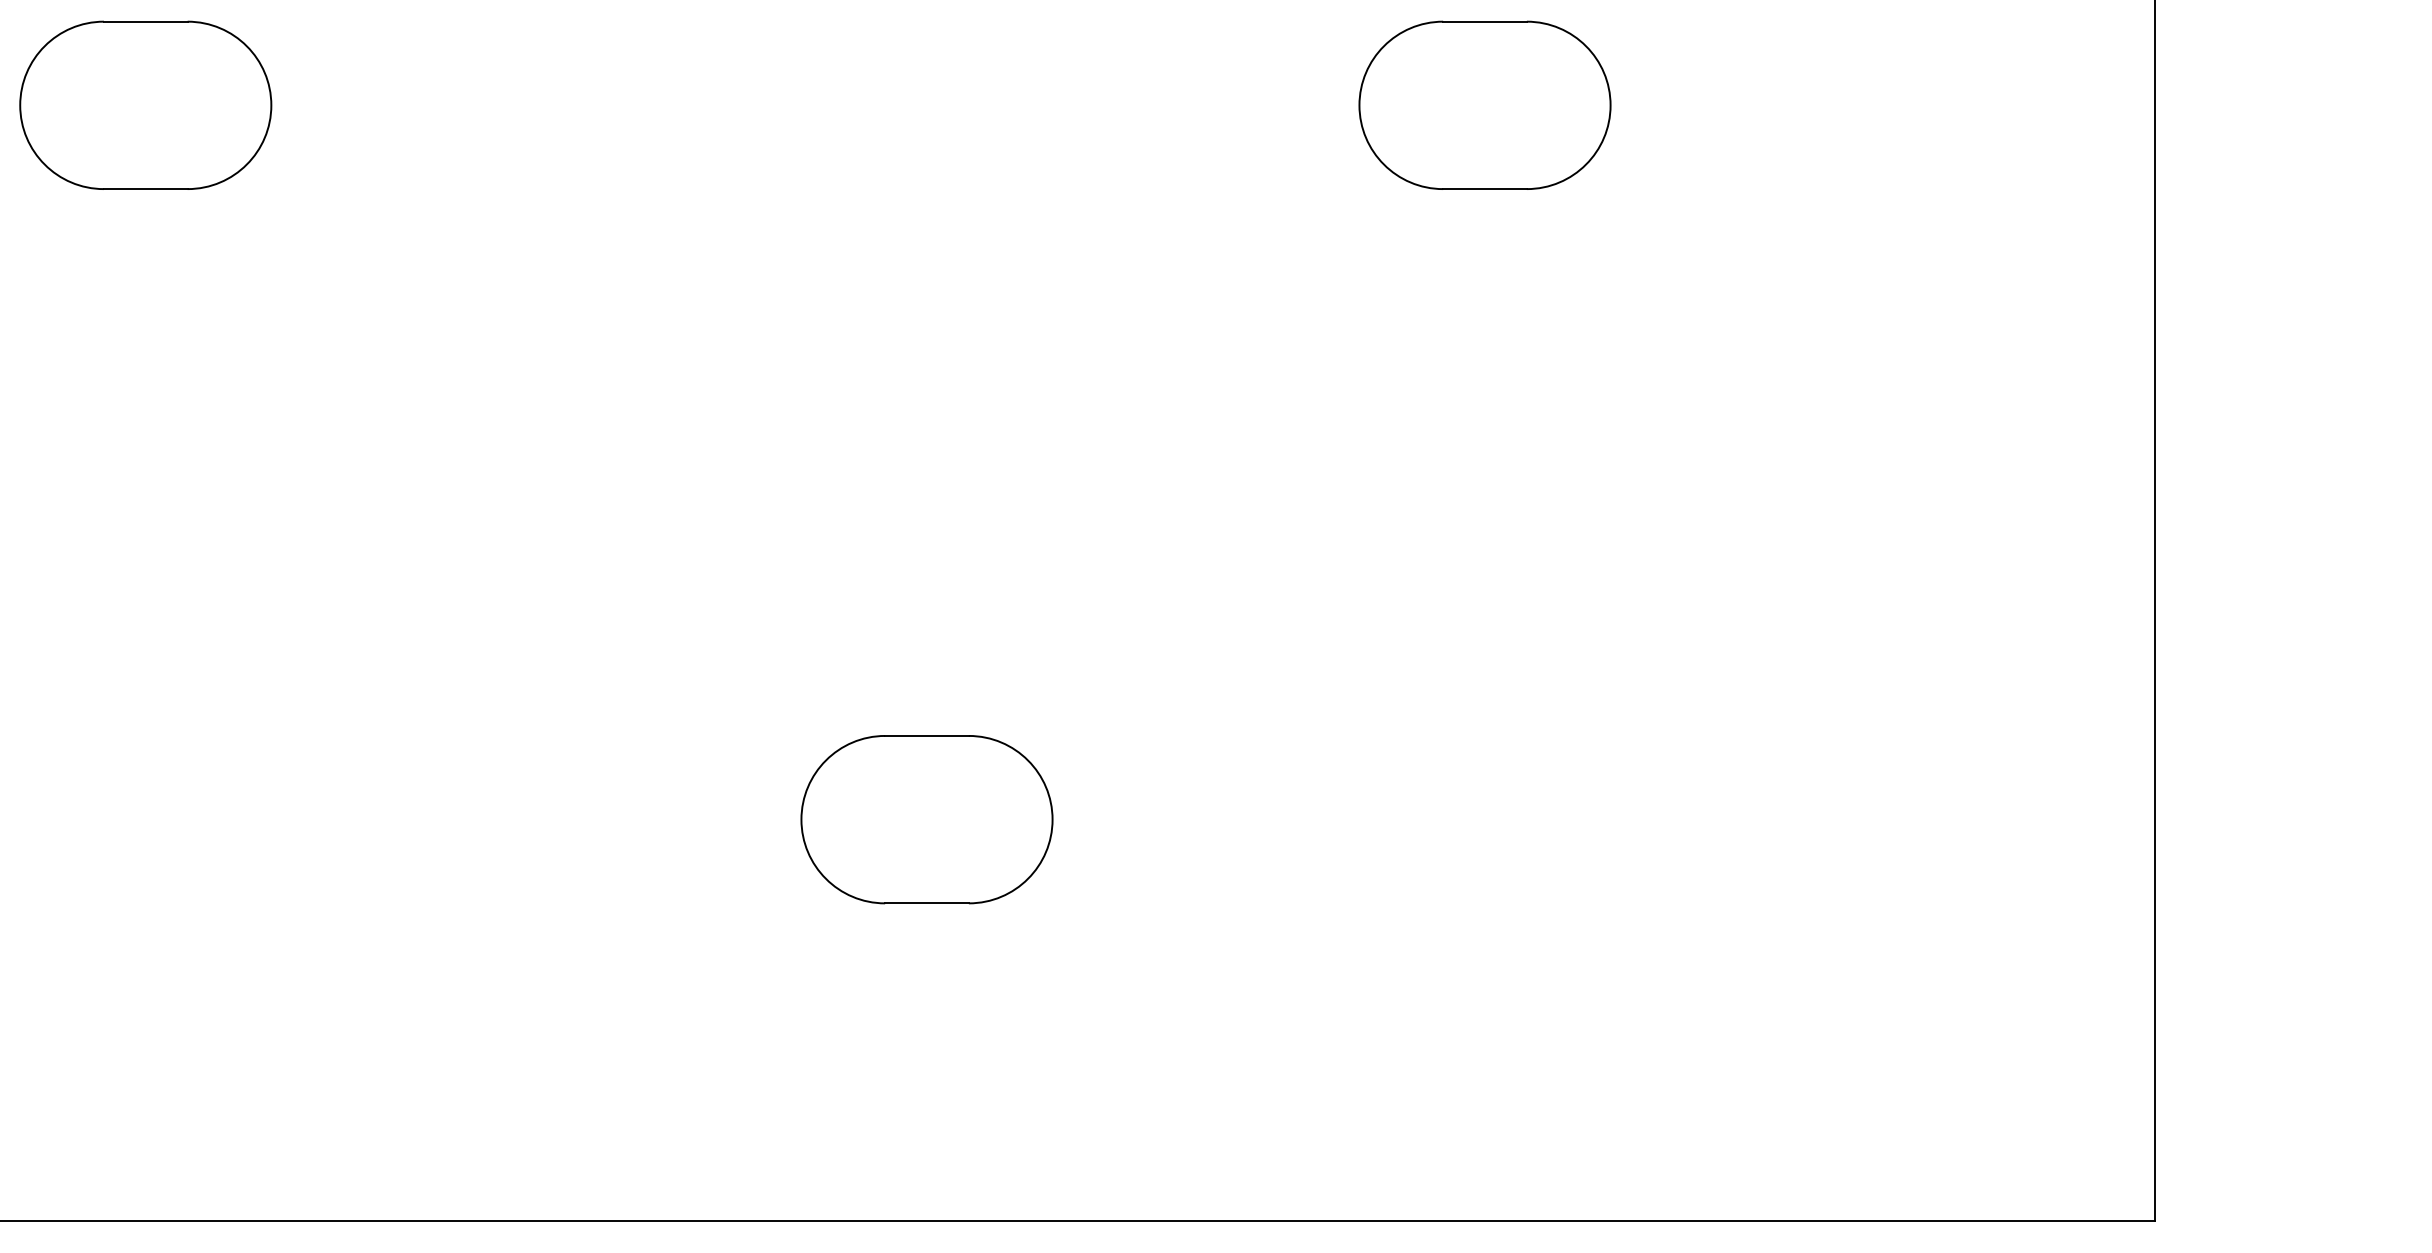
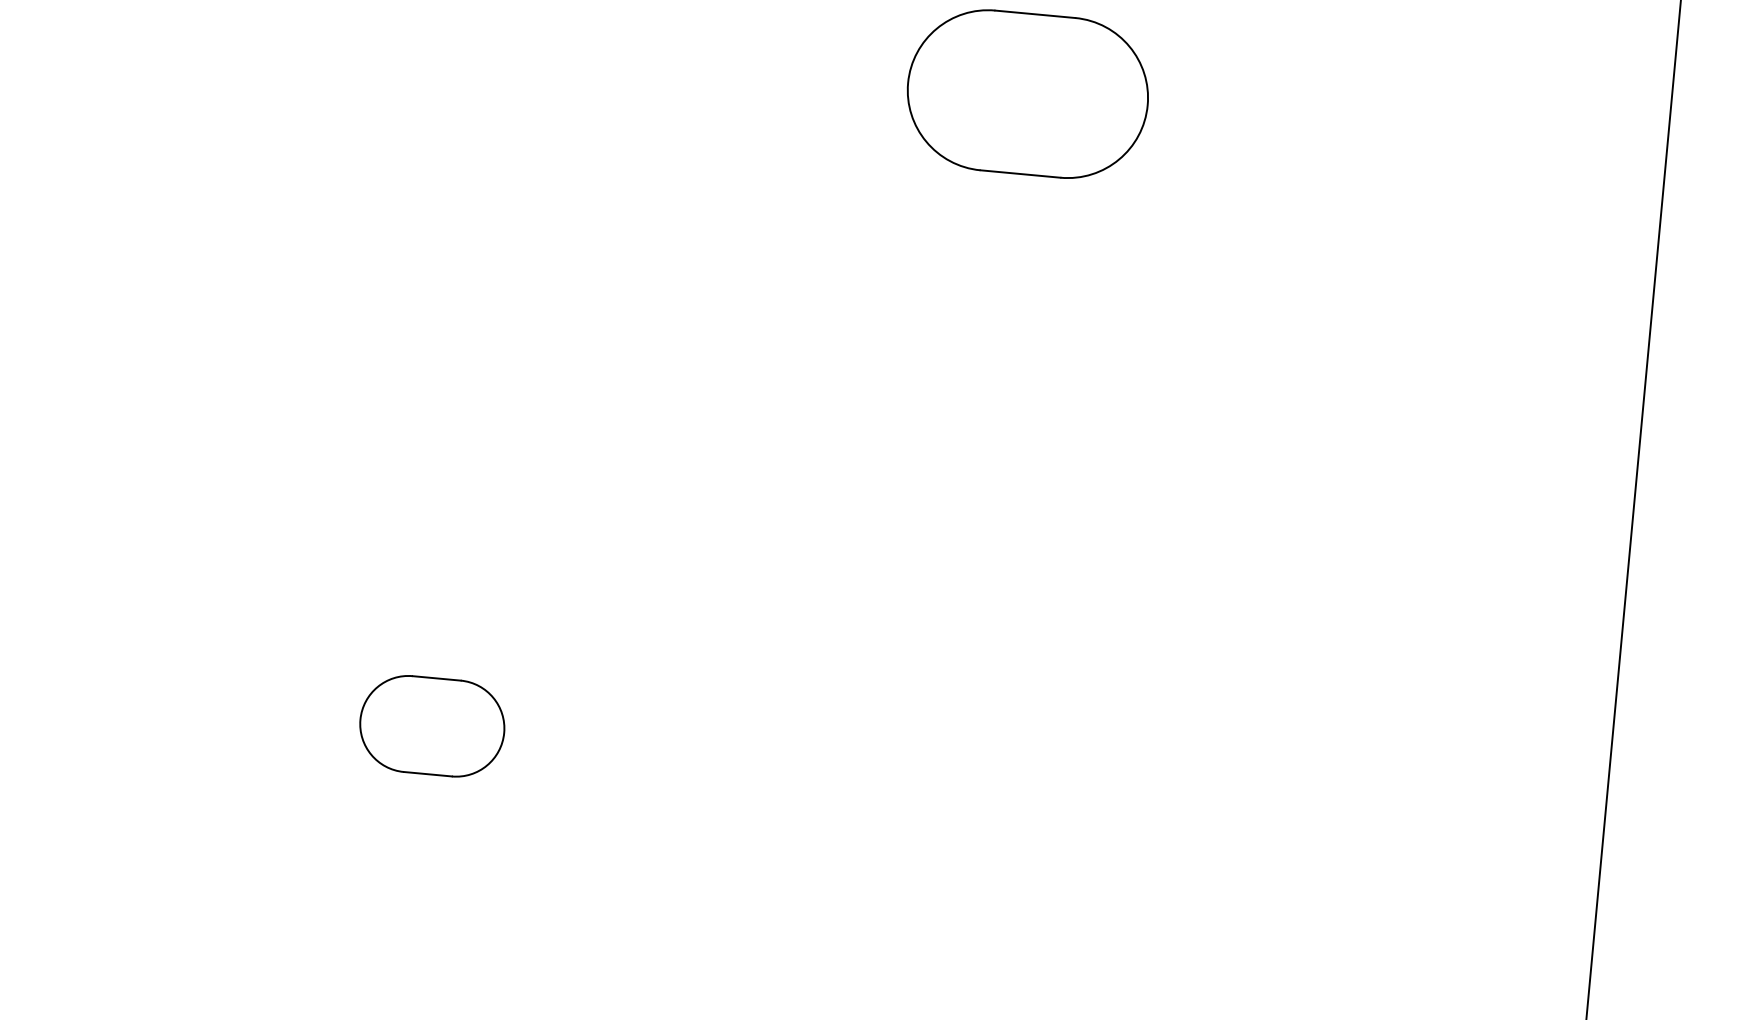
part: (926, 819) -> (431, 725), size x0.6

